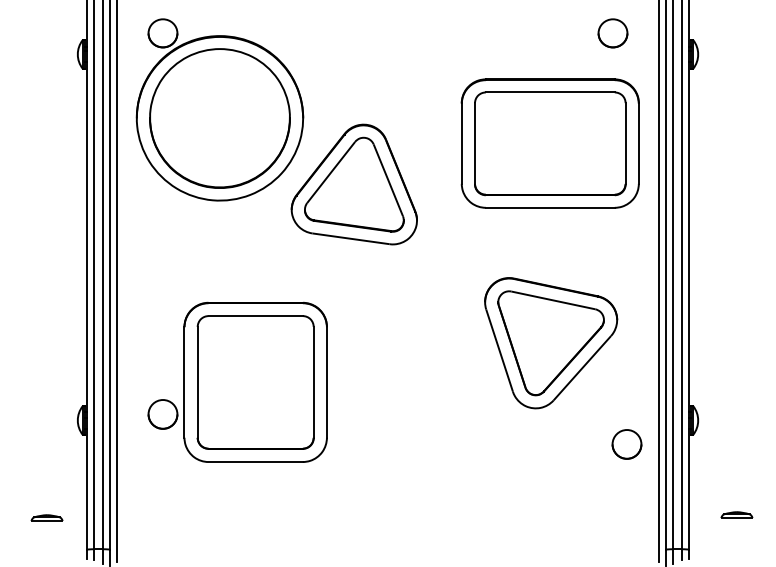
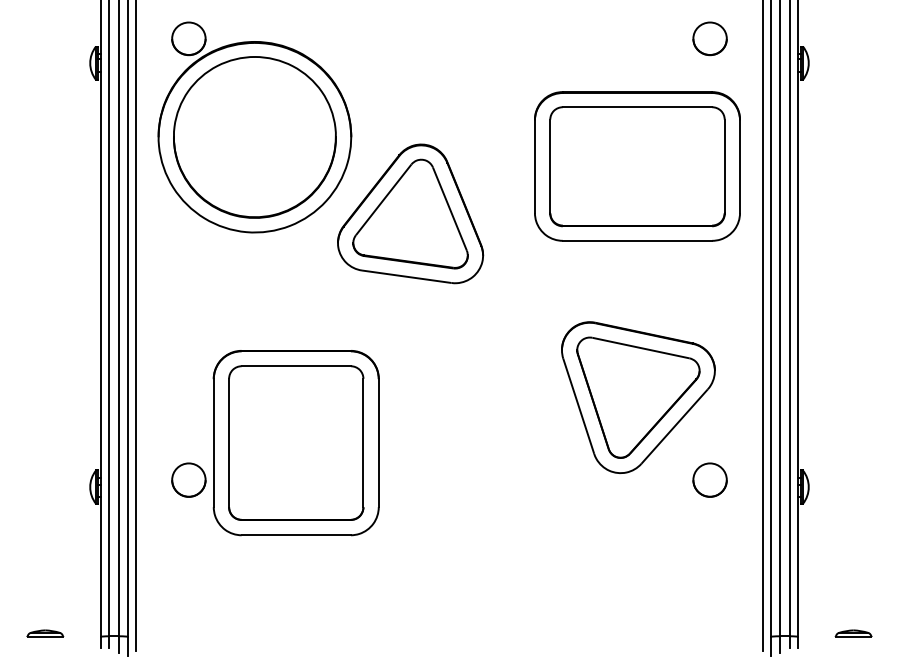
part: (626, 444) -> (709, 480), moved
part: (736, 514) -> (853, 633), moved
part: (46, 517) -> (44, 633), moved

